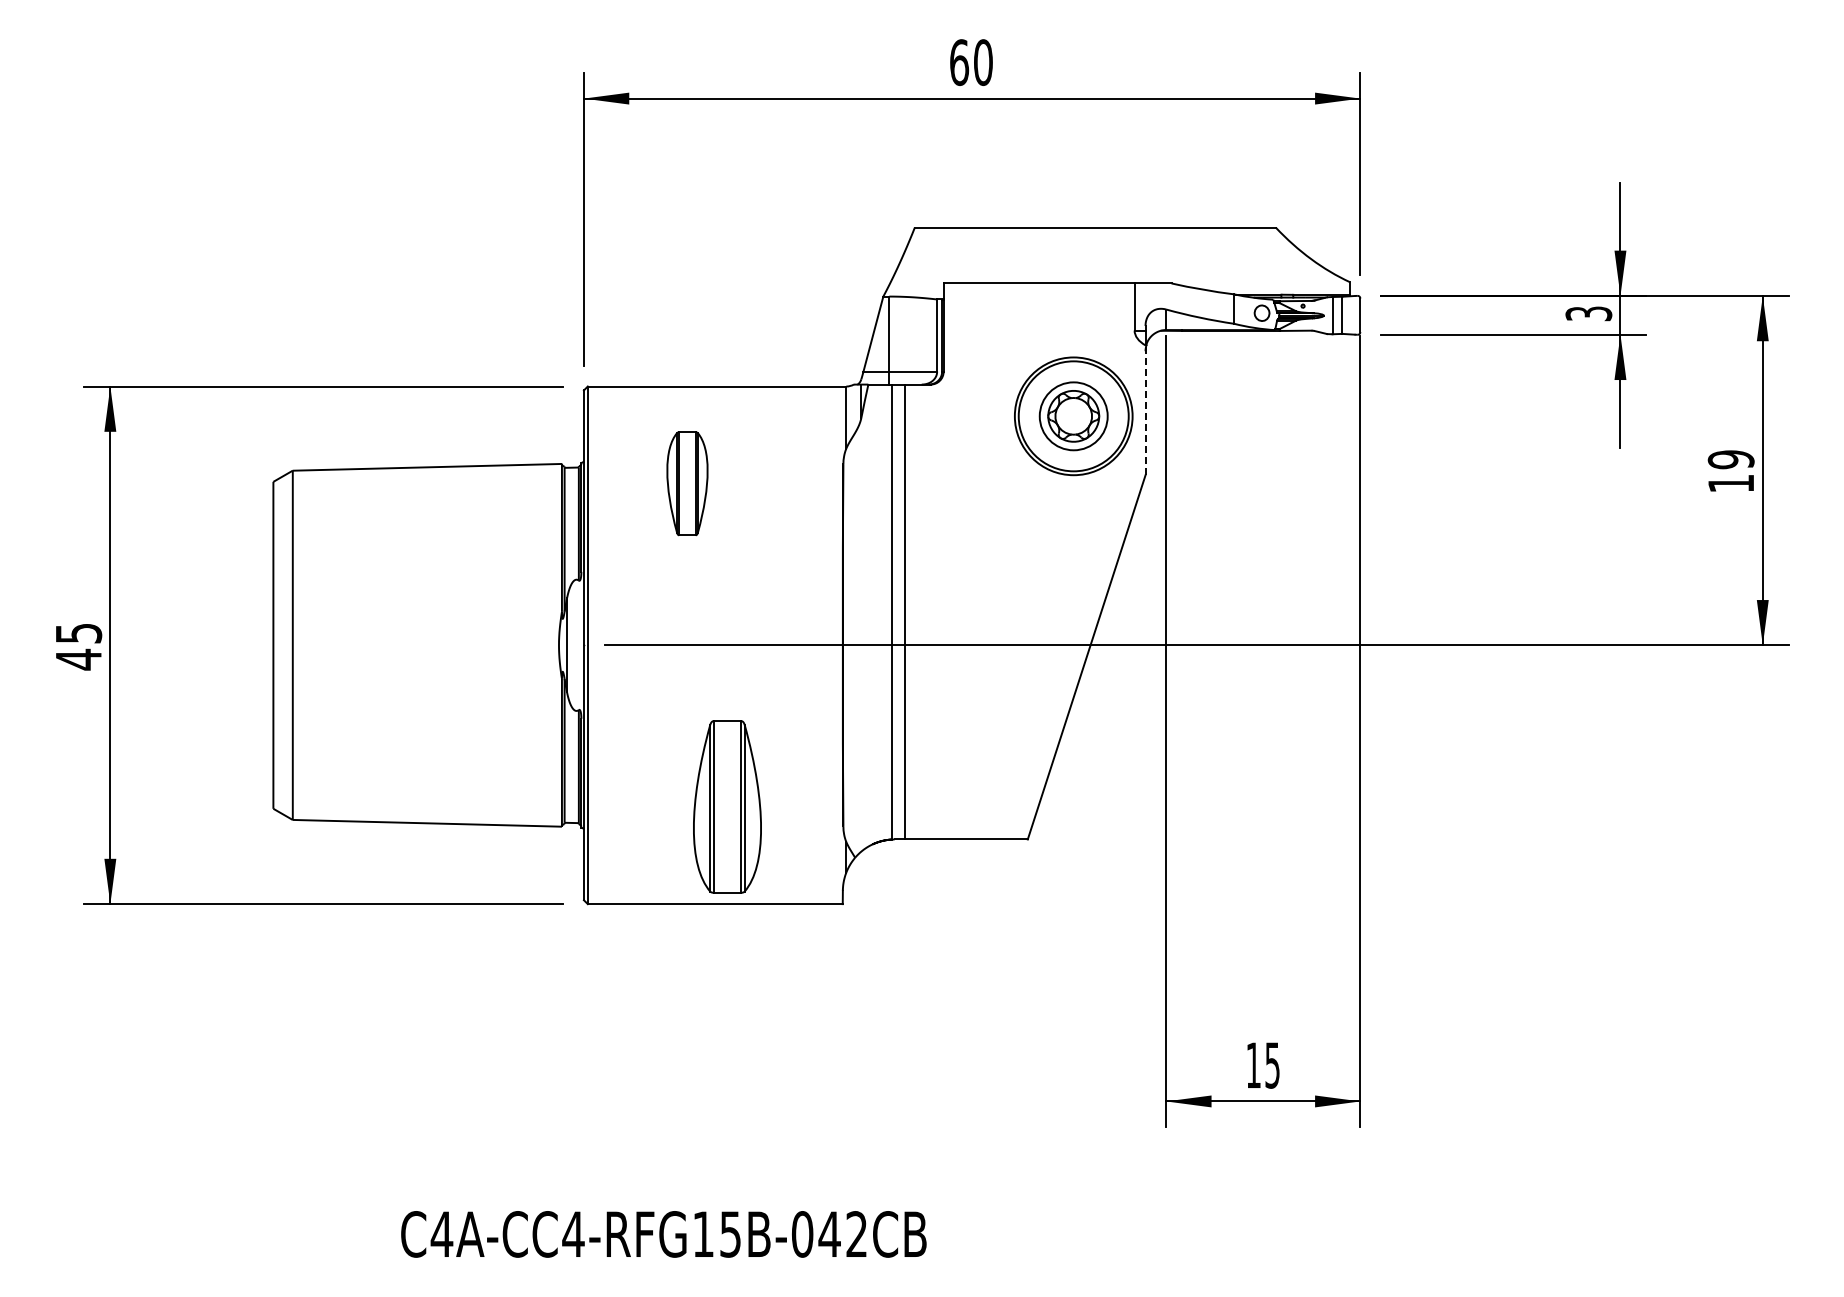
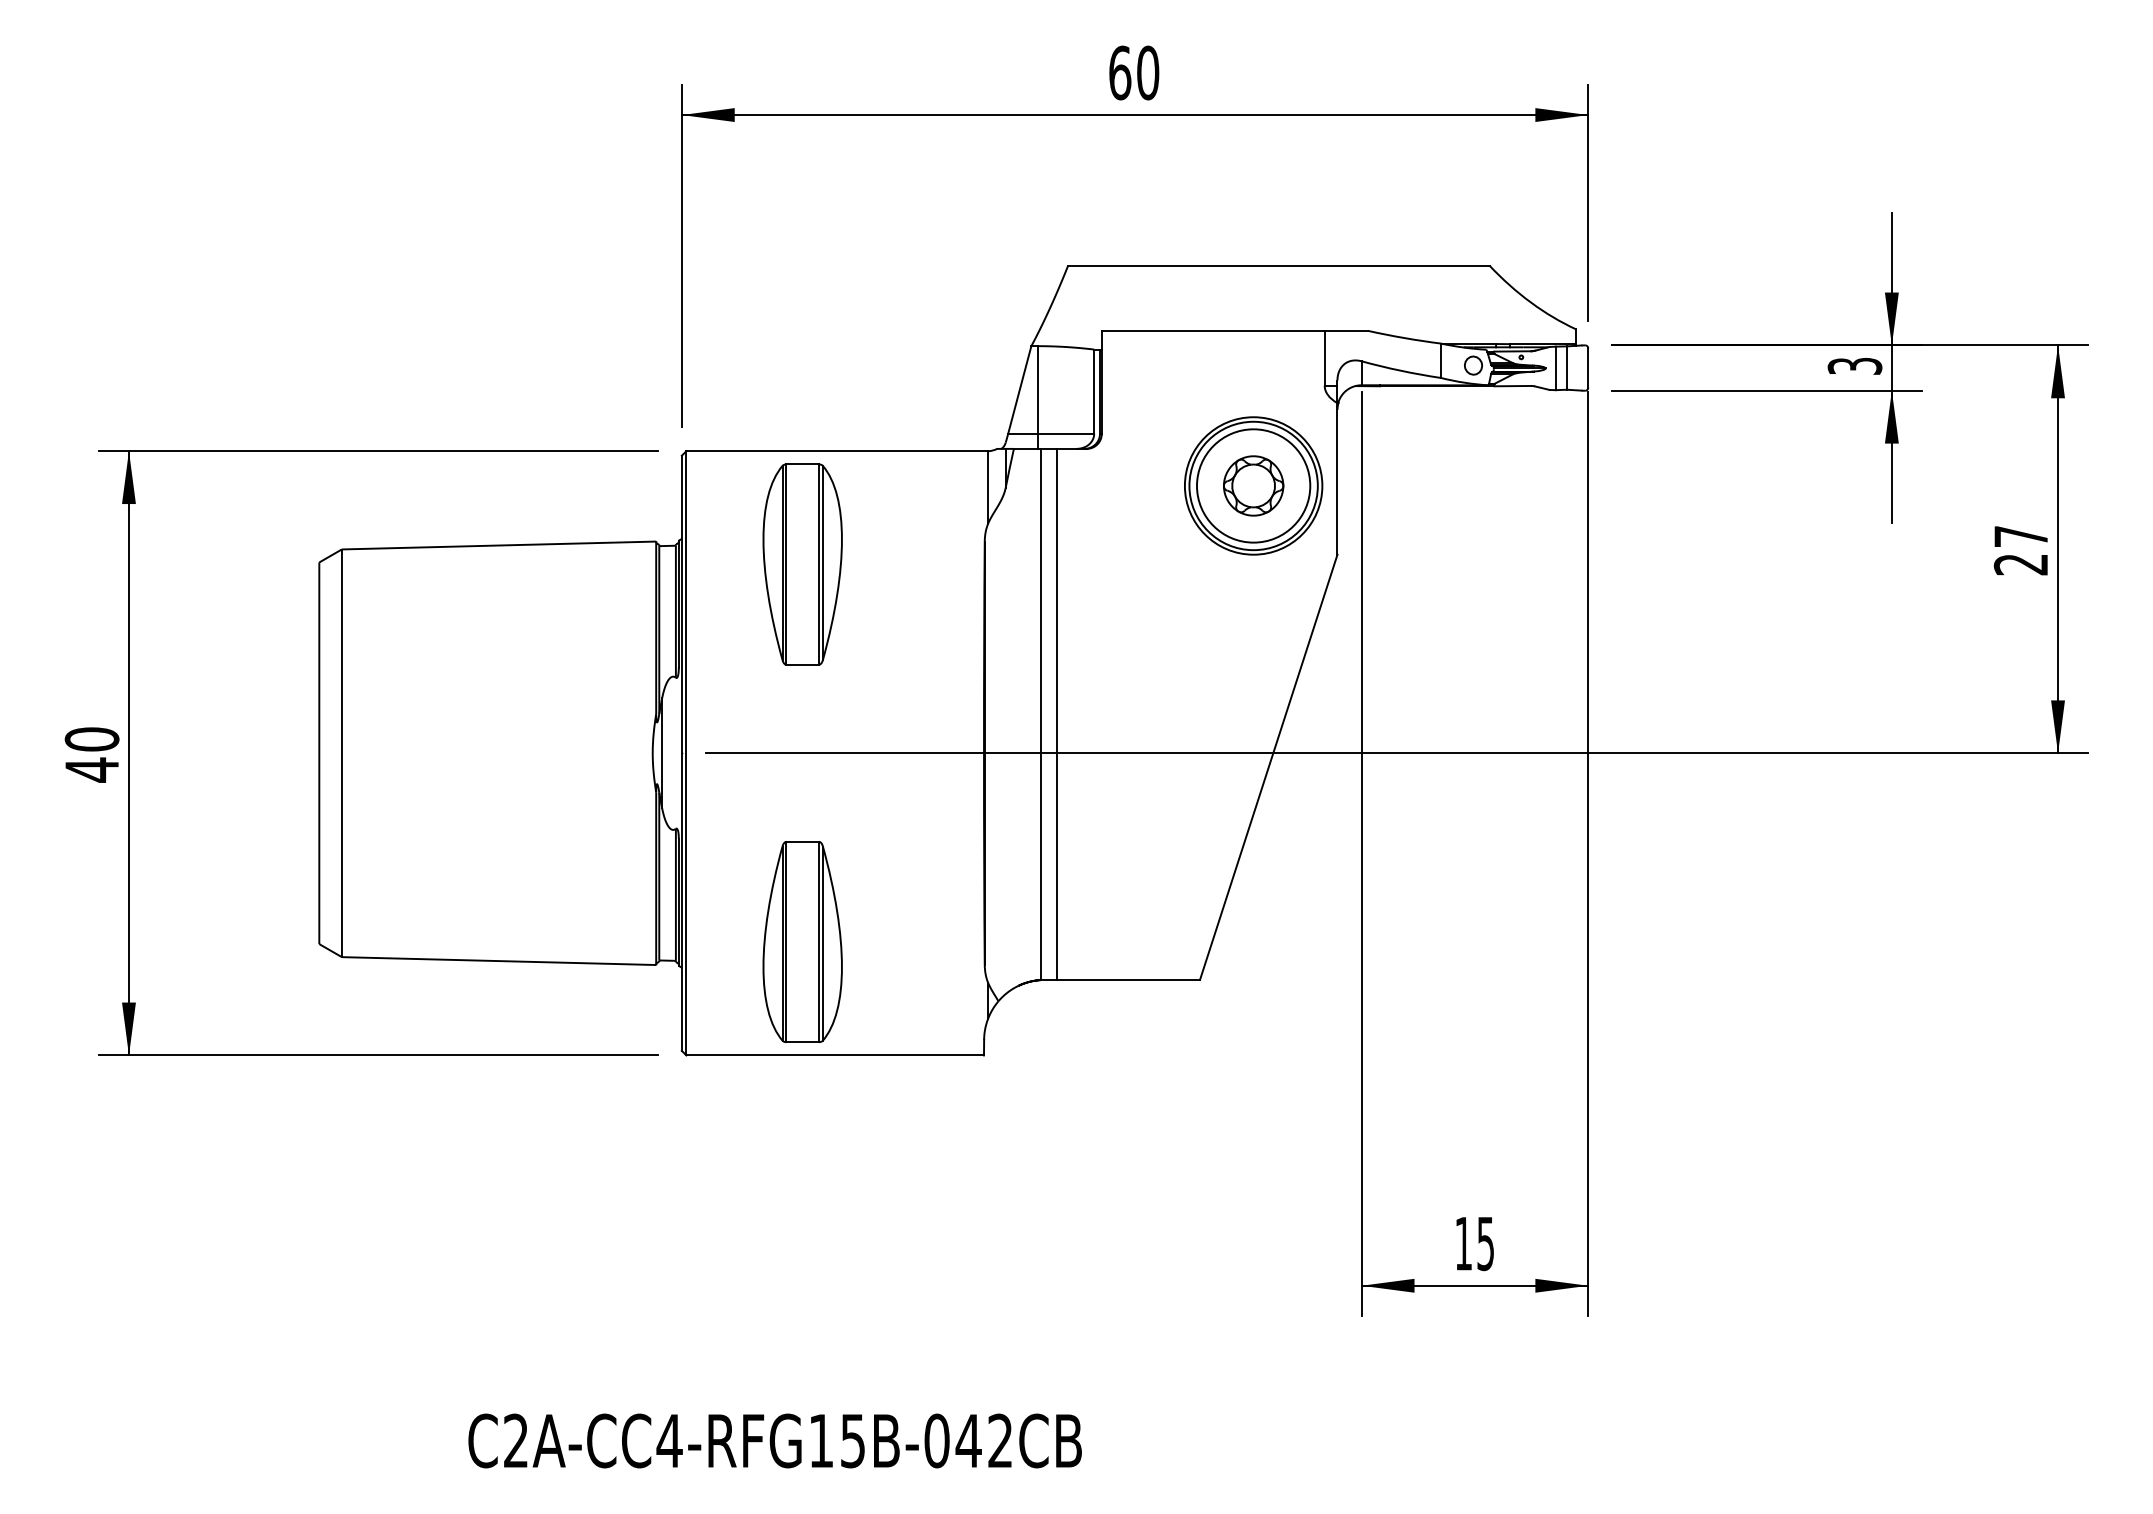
line: (1145, 410) -> (1337, 479), dashed -> solid
circle: (1073, 415) -> (1253, 484), size x1.43
text: (1730, 471) -> (2020, 550), 19 -> 27
part: (687, 483) -> (802, 564), size x1.67
text: (78, 633) -> (91, 739), 45 -> 40
part: (727, 806) -> (802, 941), moved
text: (441, 1233) -> (515, 1439), C4A-CC4-RFG15B-042CB -> C2A-CC4-RFG15B-042CB

